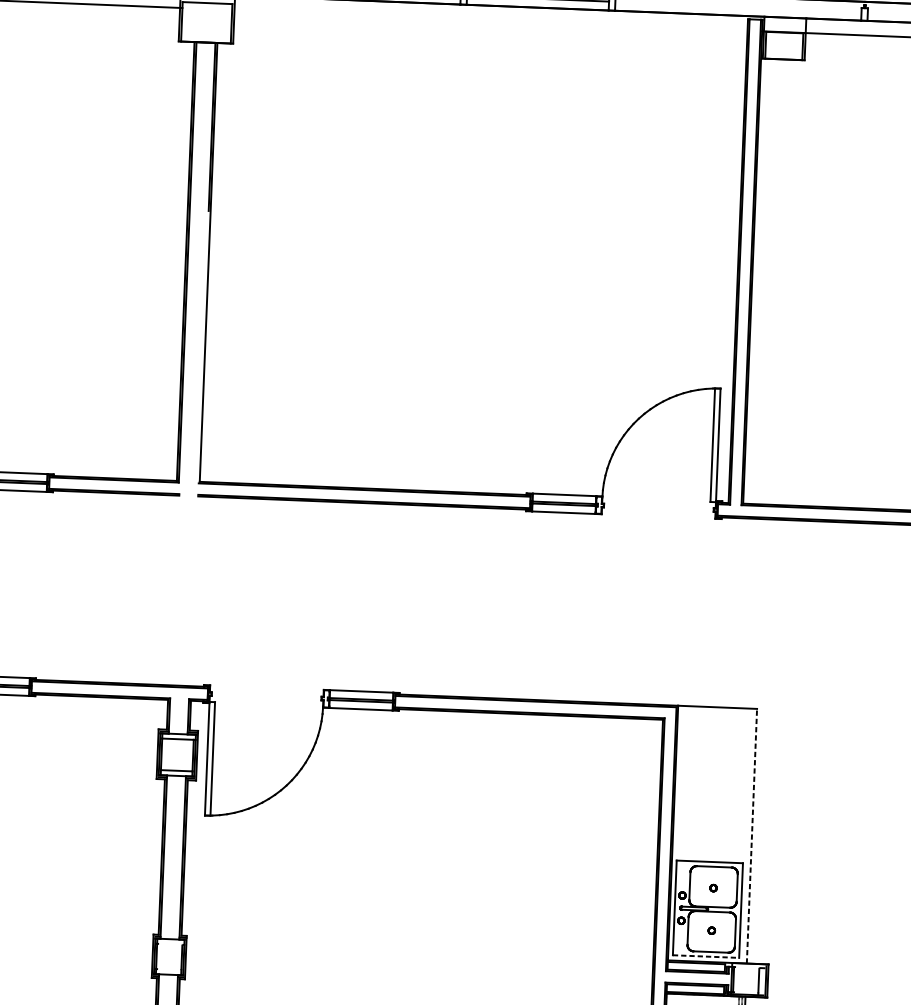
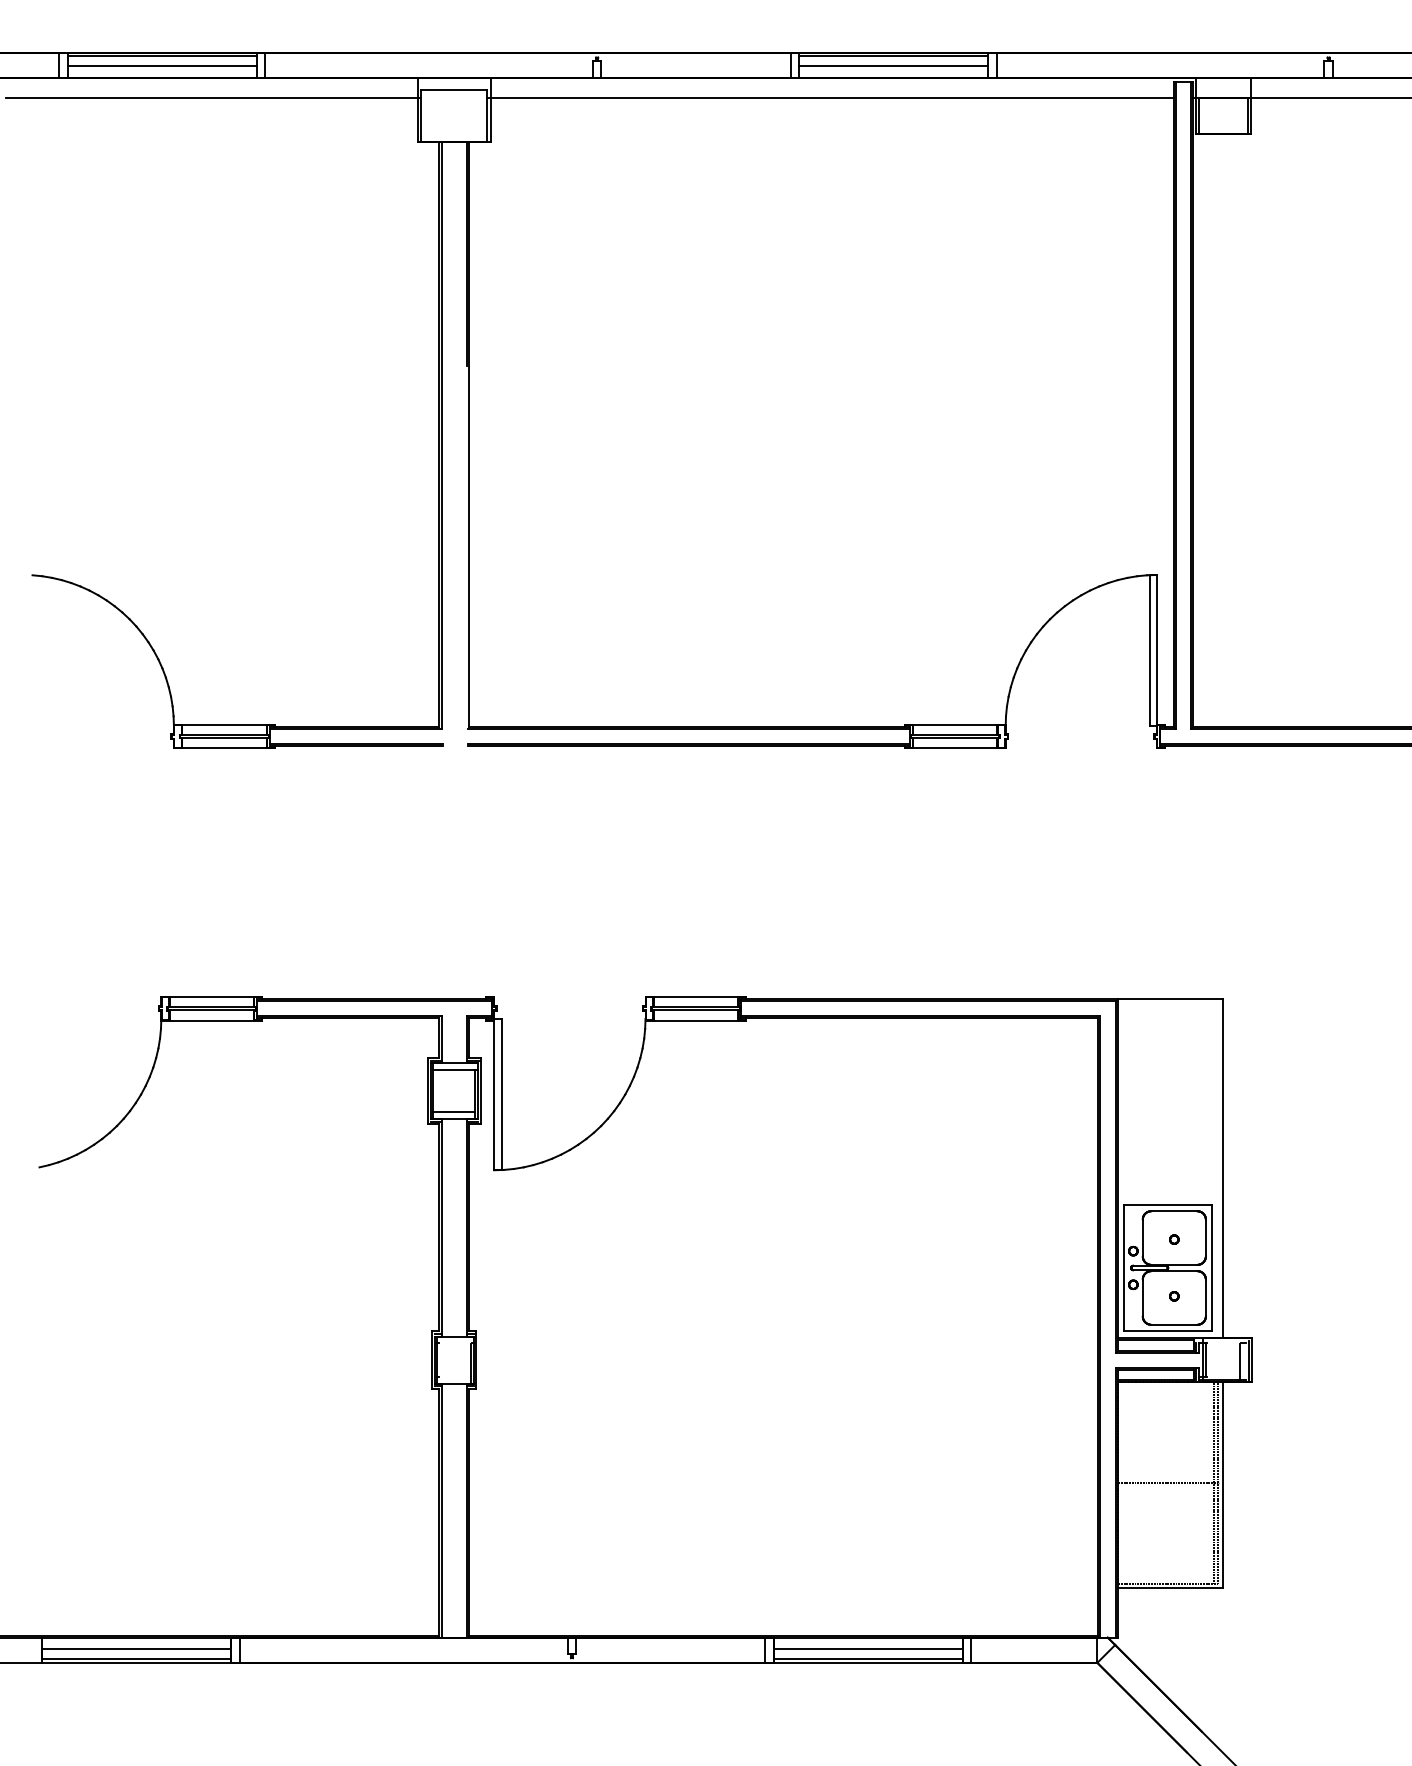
line: (489, 20) -> (830, 97), added
line: (751, 836) -> (1222, 1168), dashed -> solid
line: (706, 956) -> (1168, 1331), dashed -> solid

